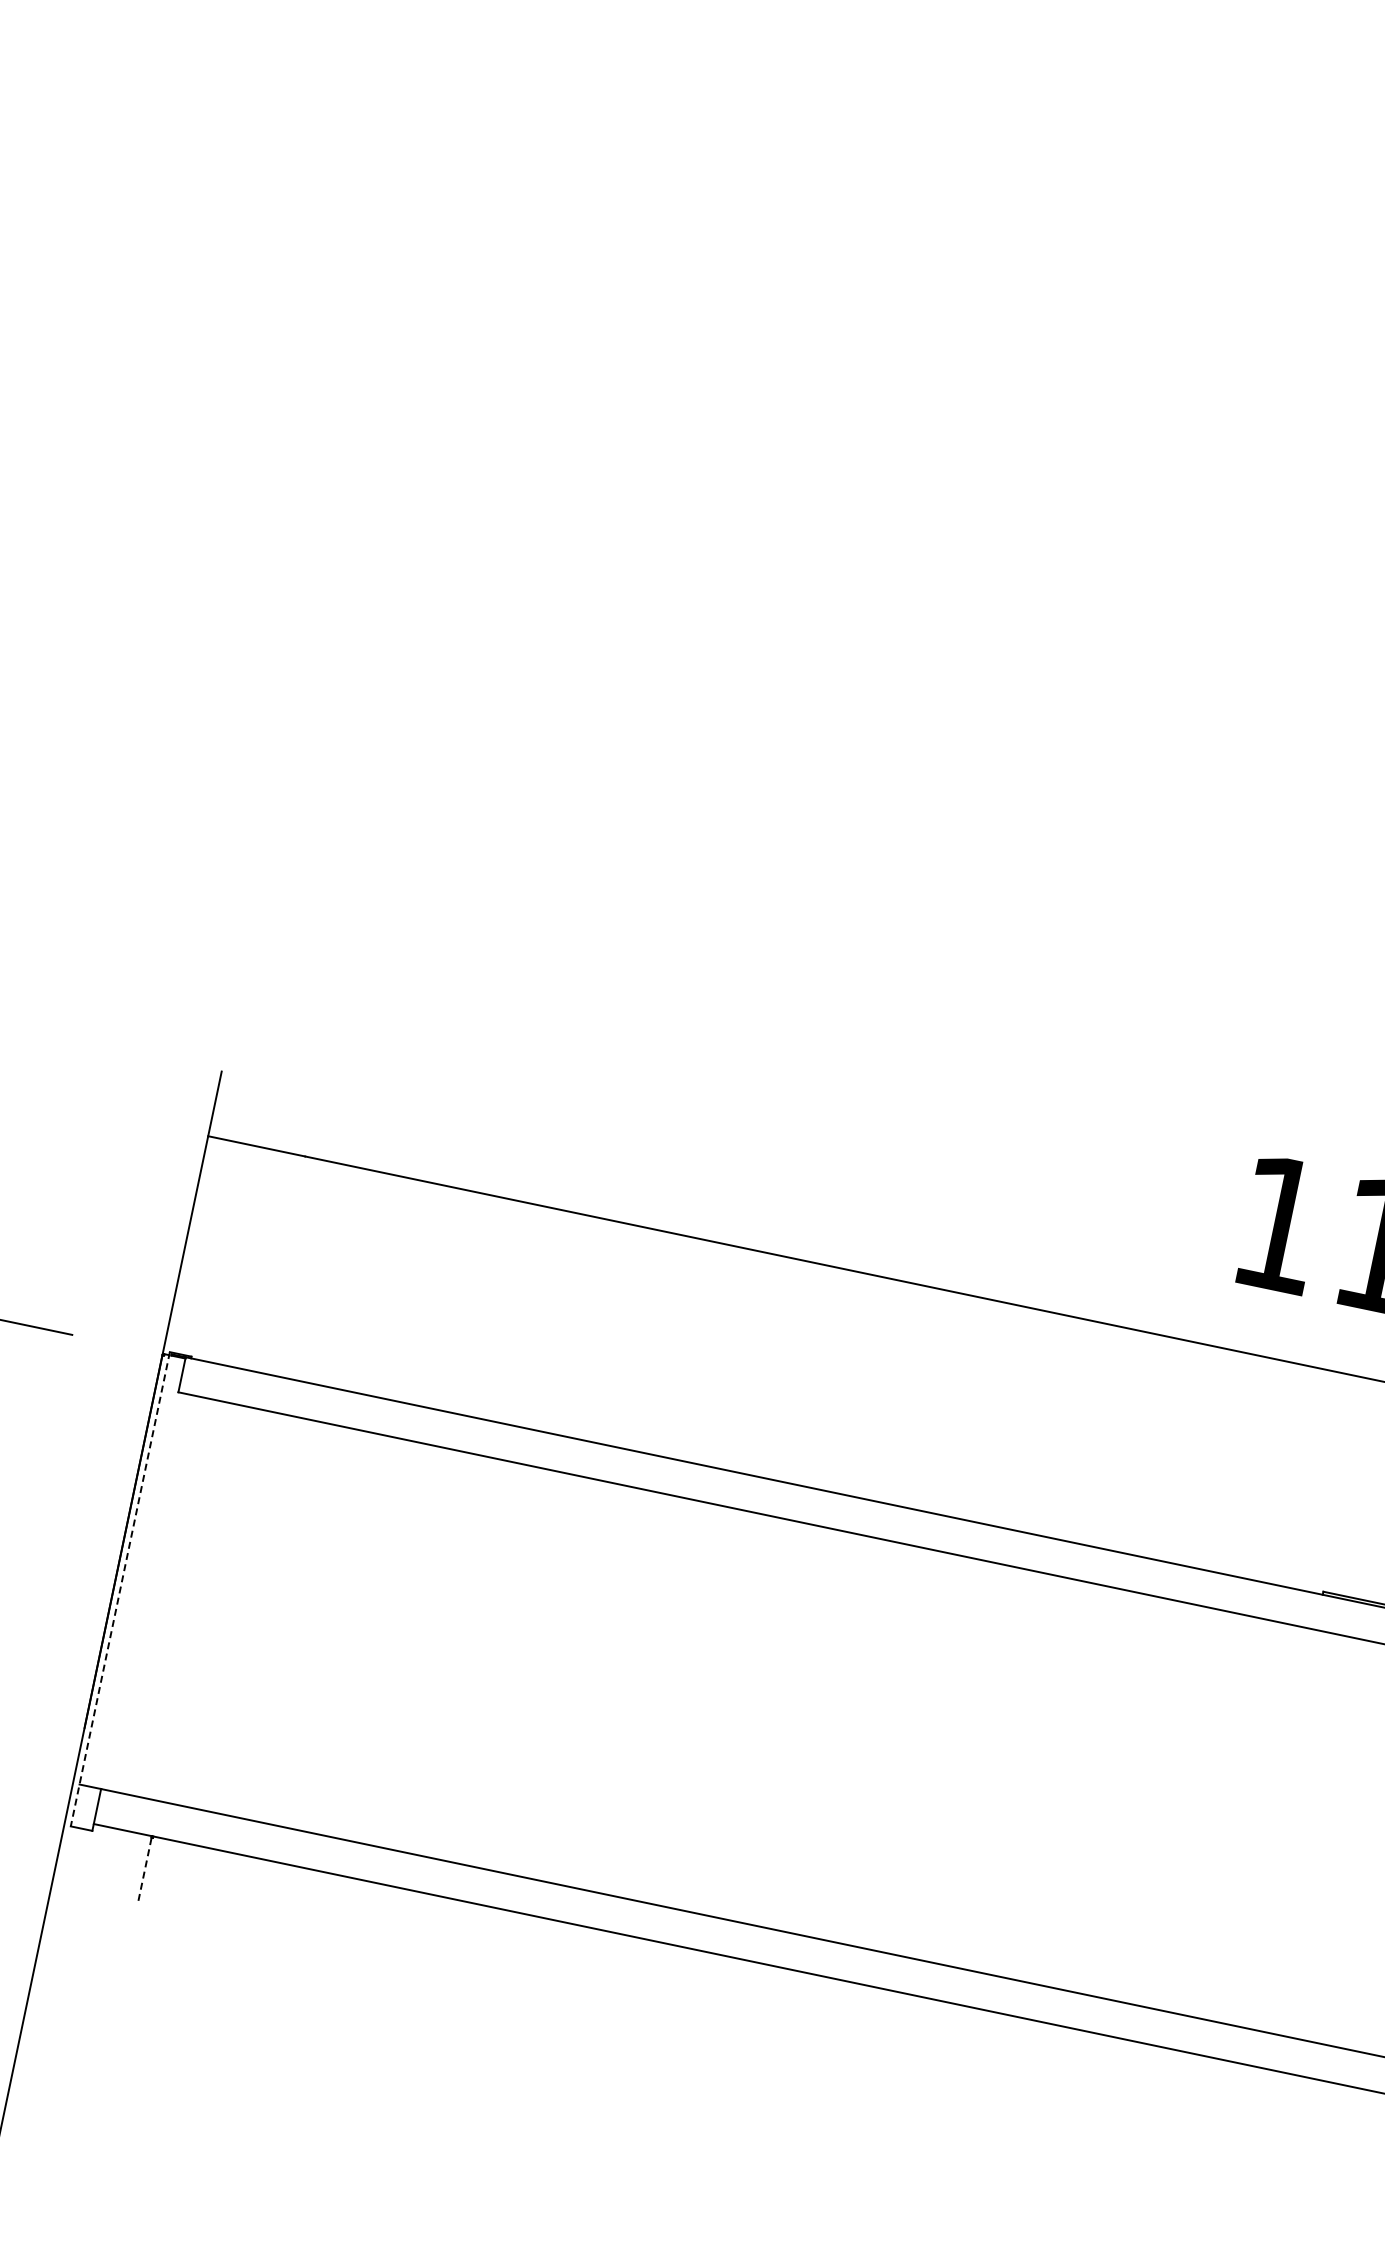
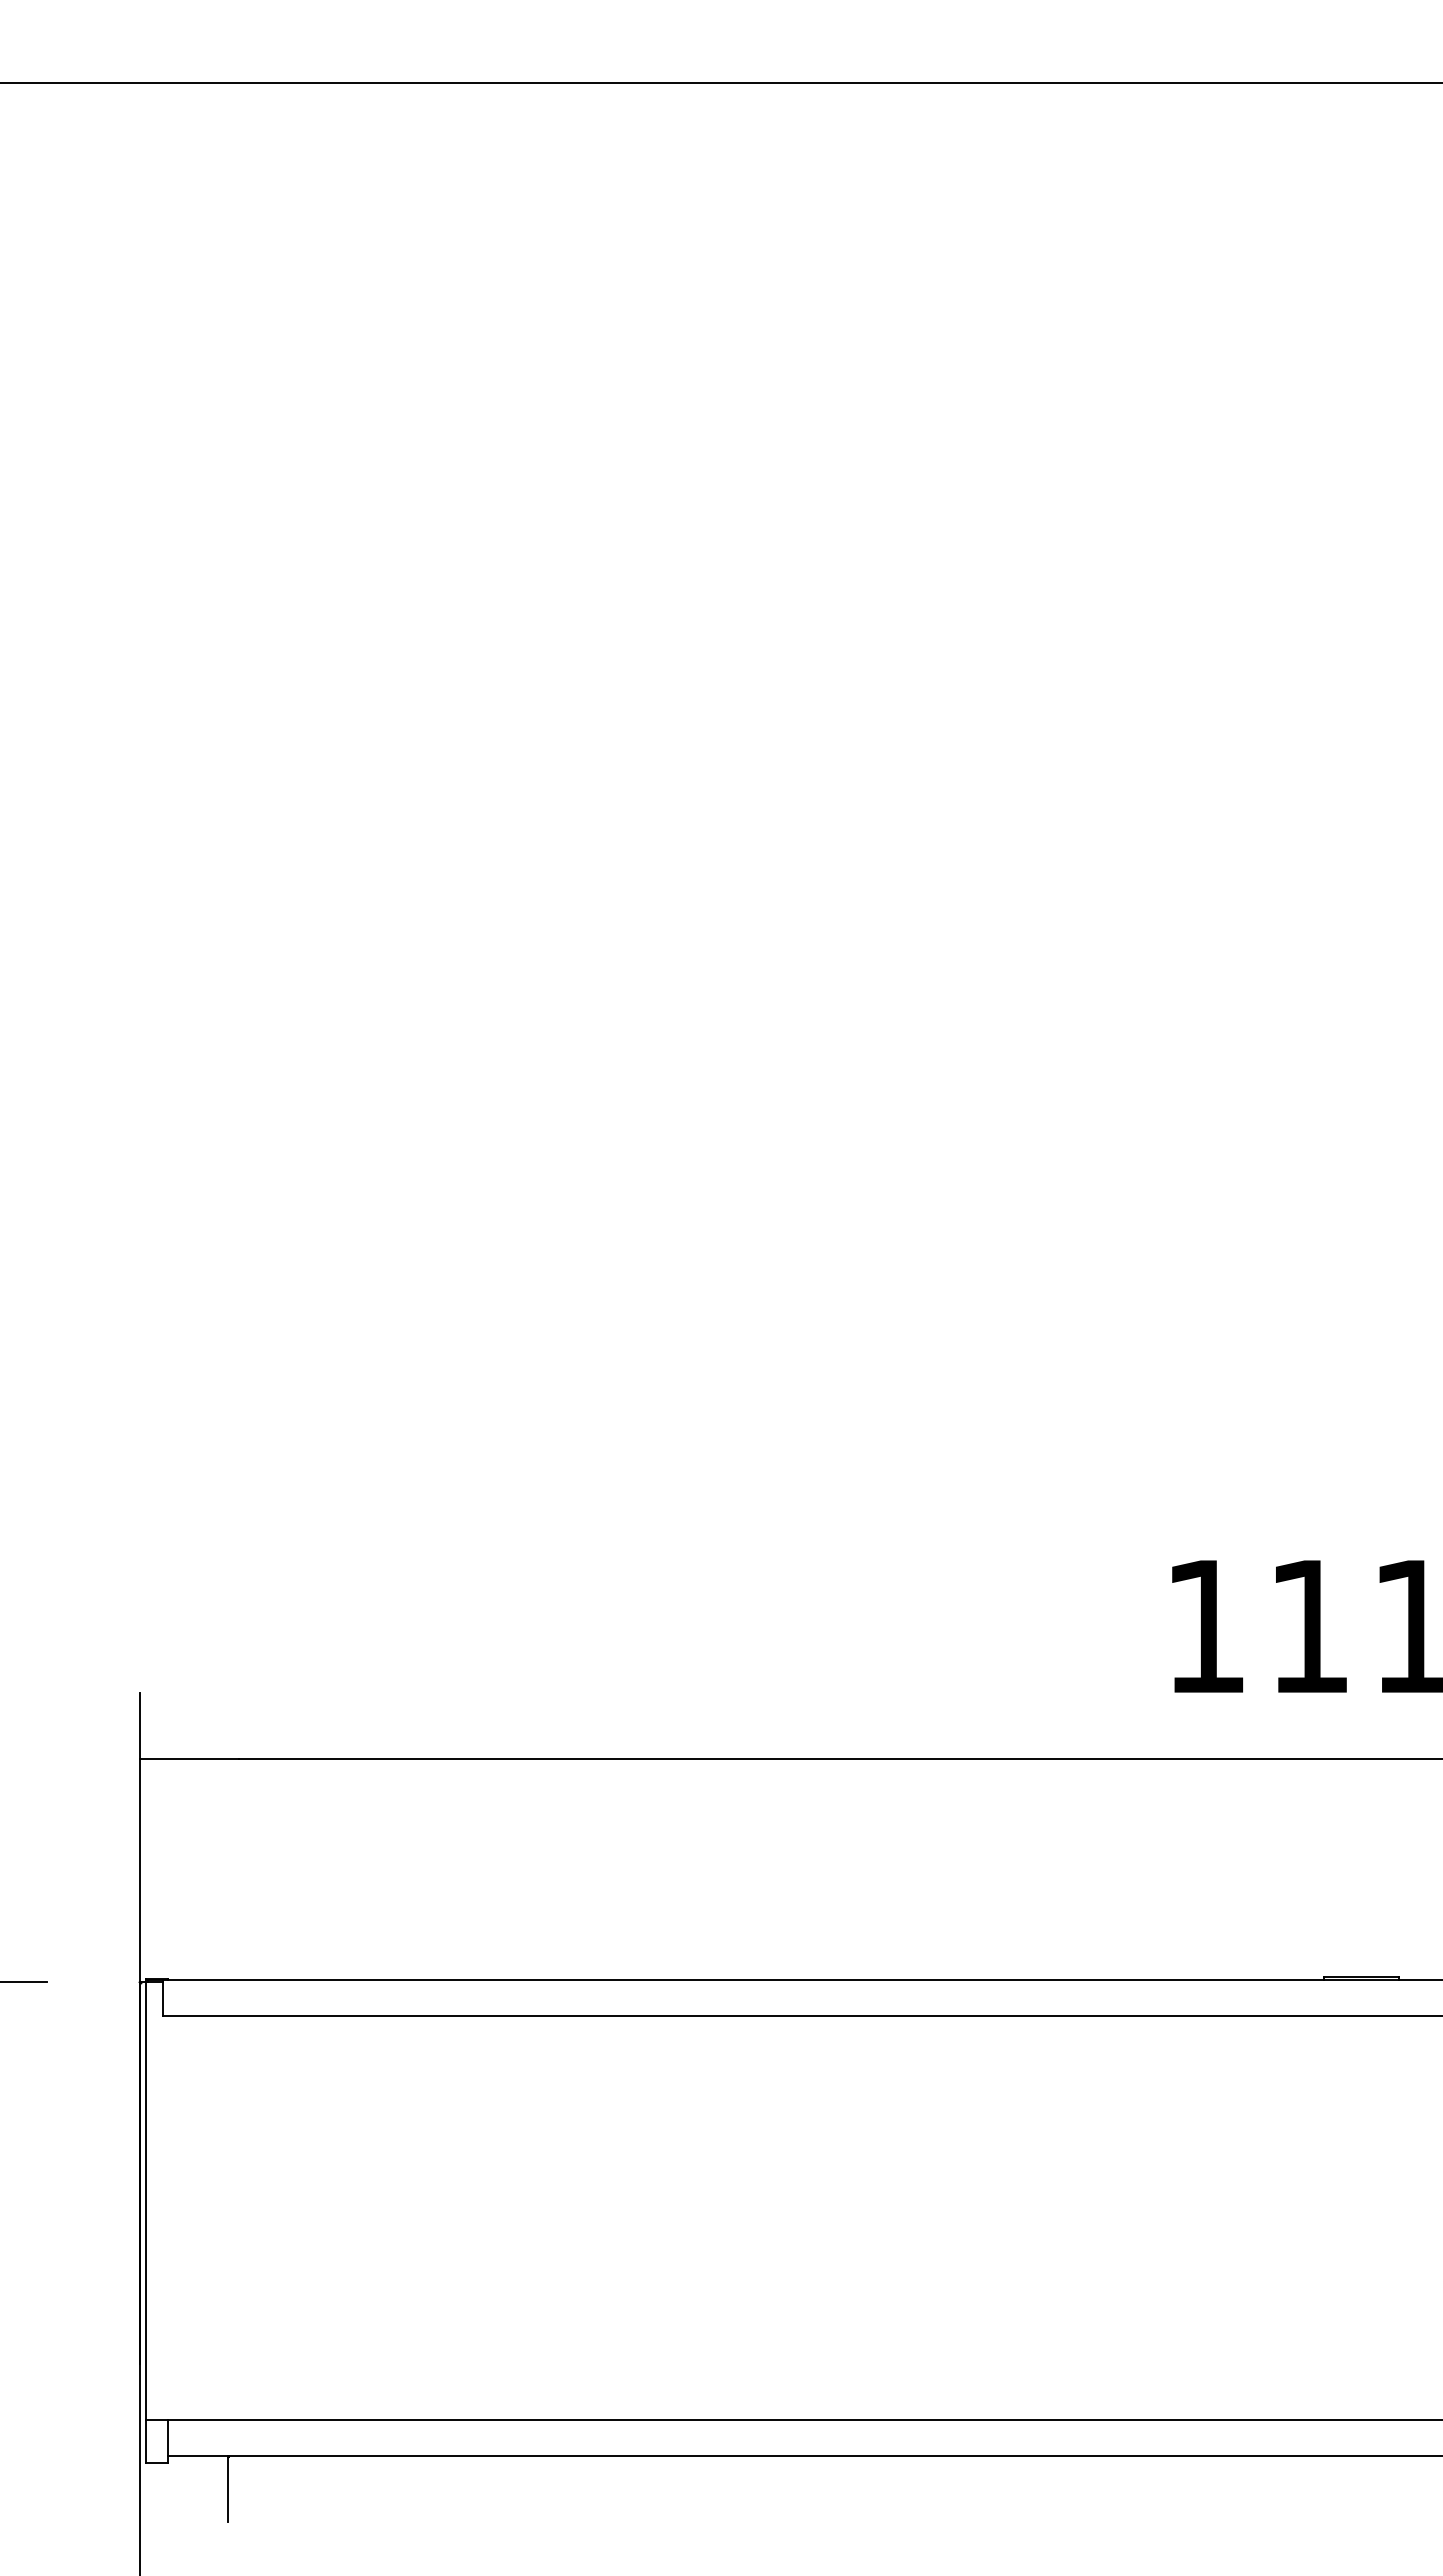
line: (120, 1590) -> (146, 2221), dashed -> solid
line: (145, 1868) -> (227, 2489), dashed -> solid

